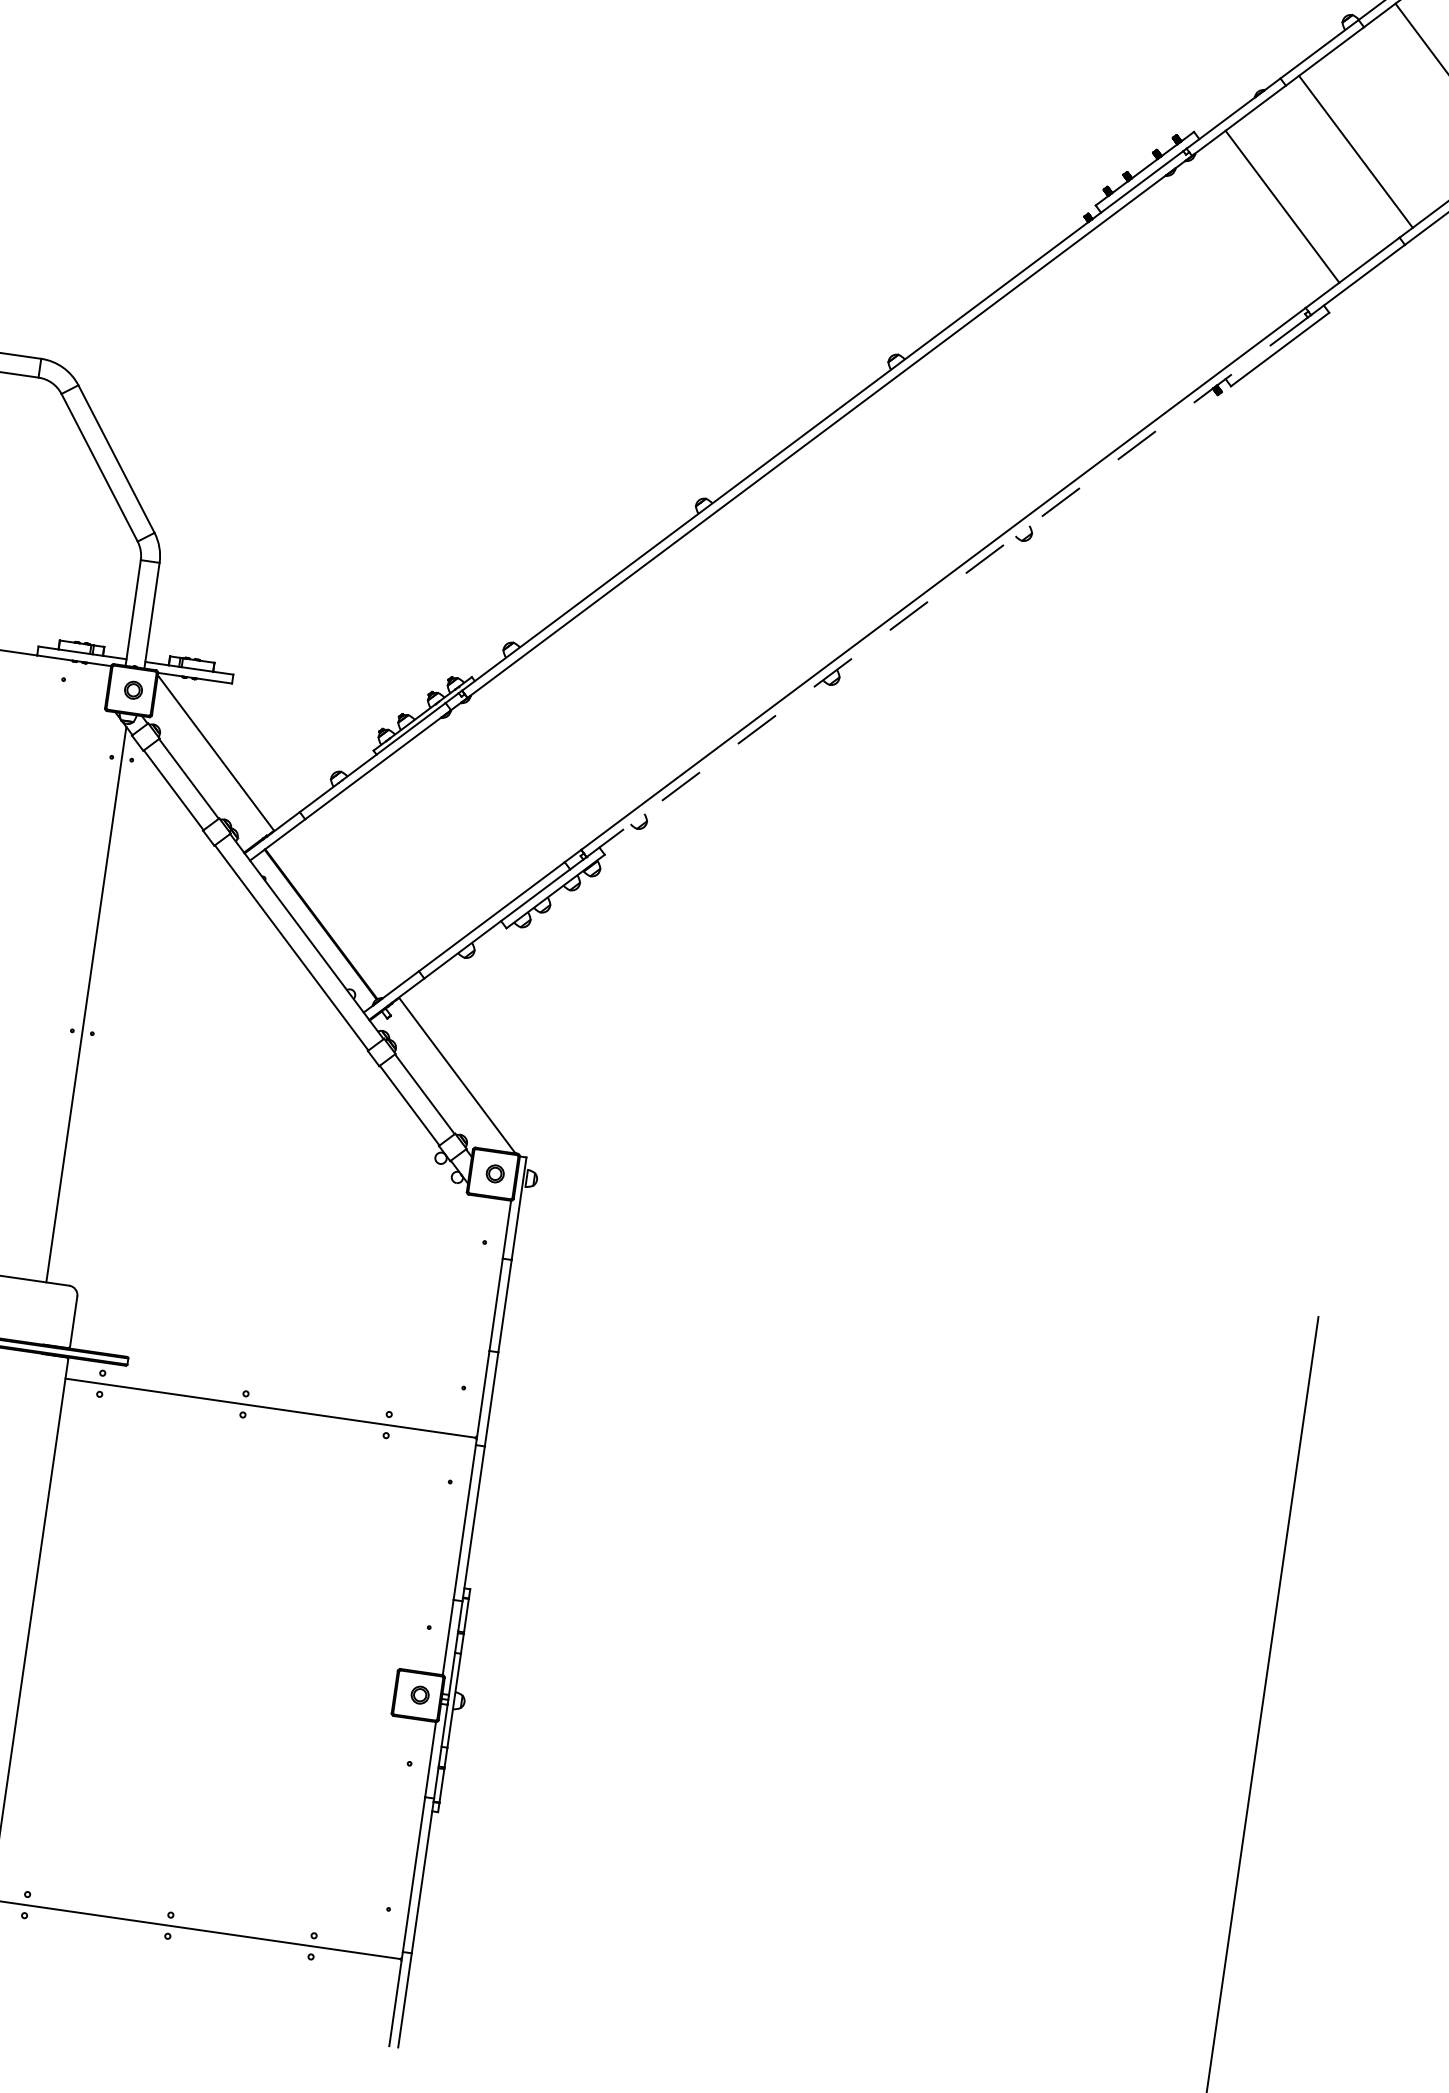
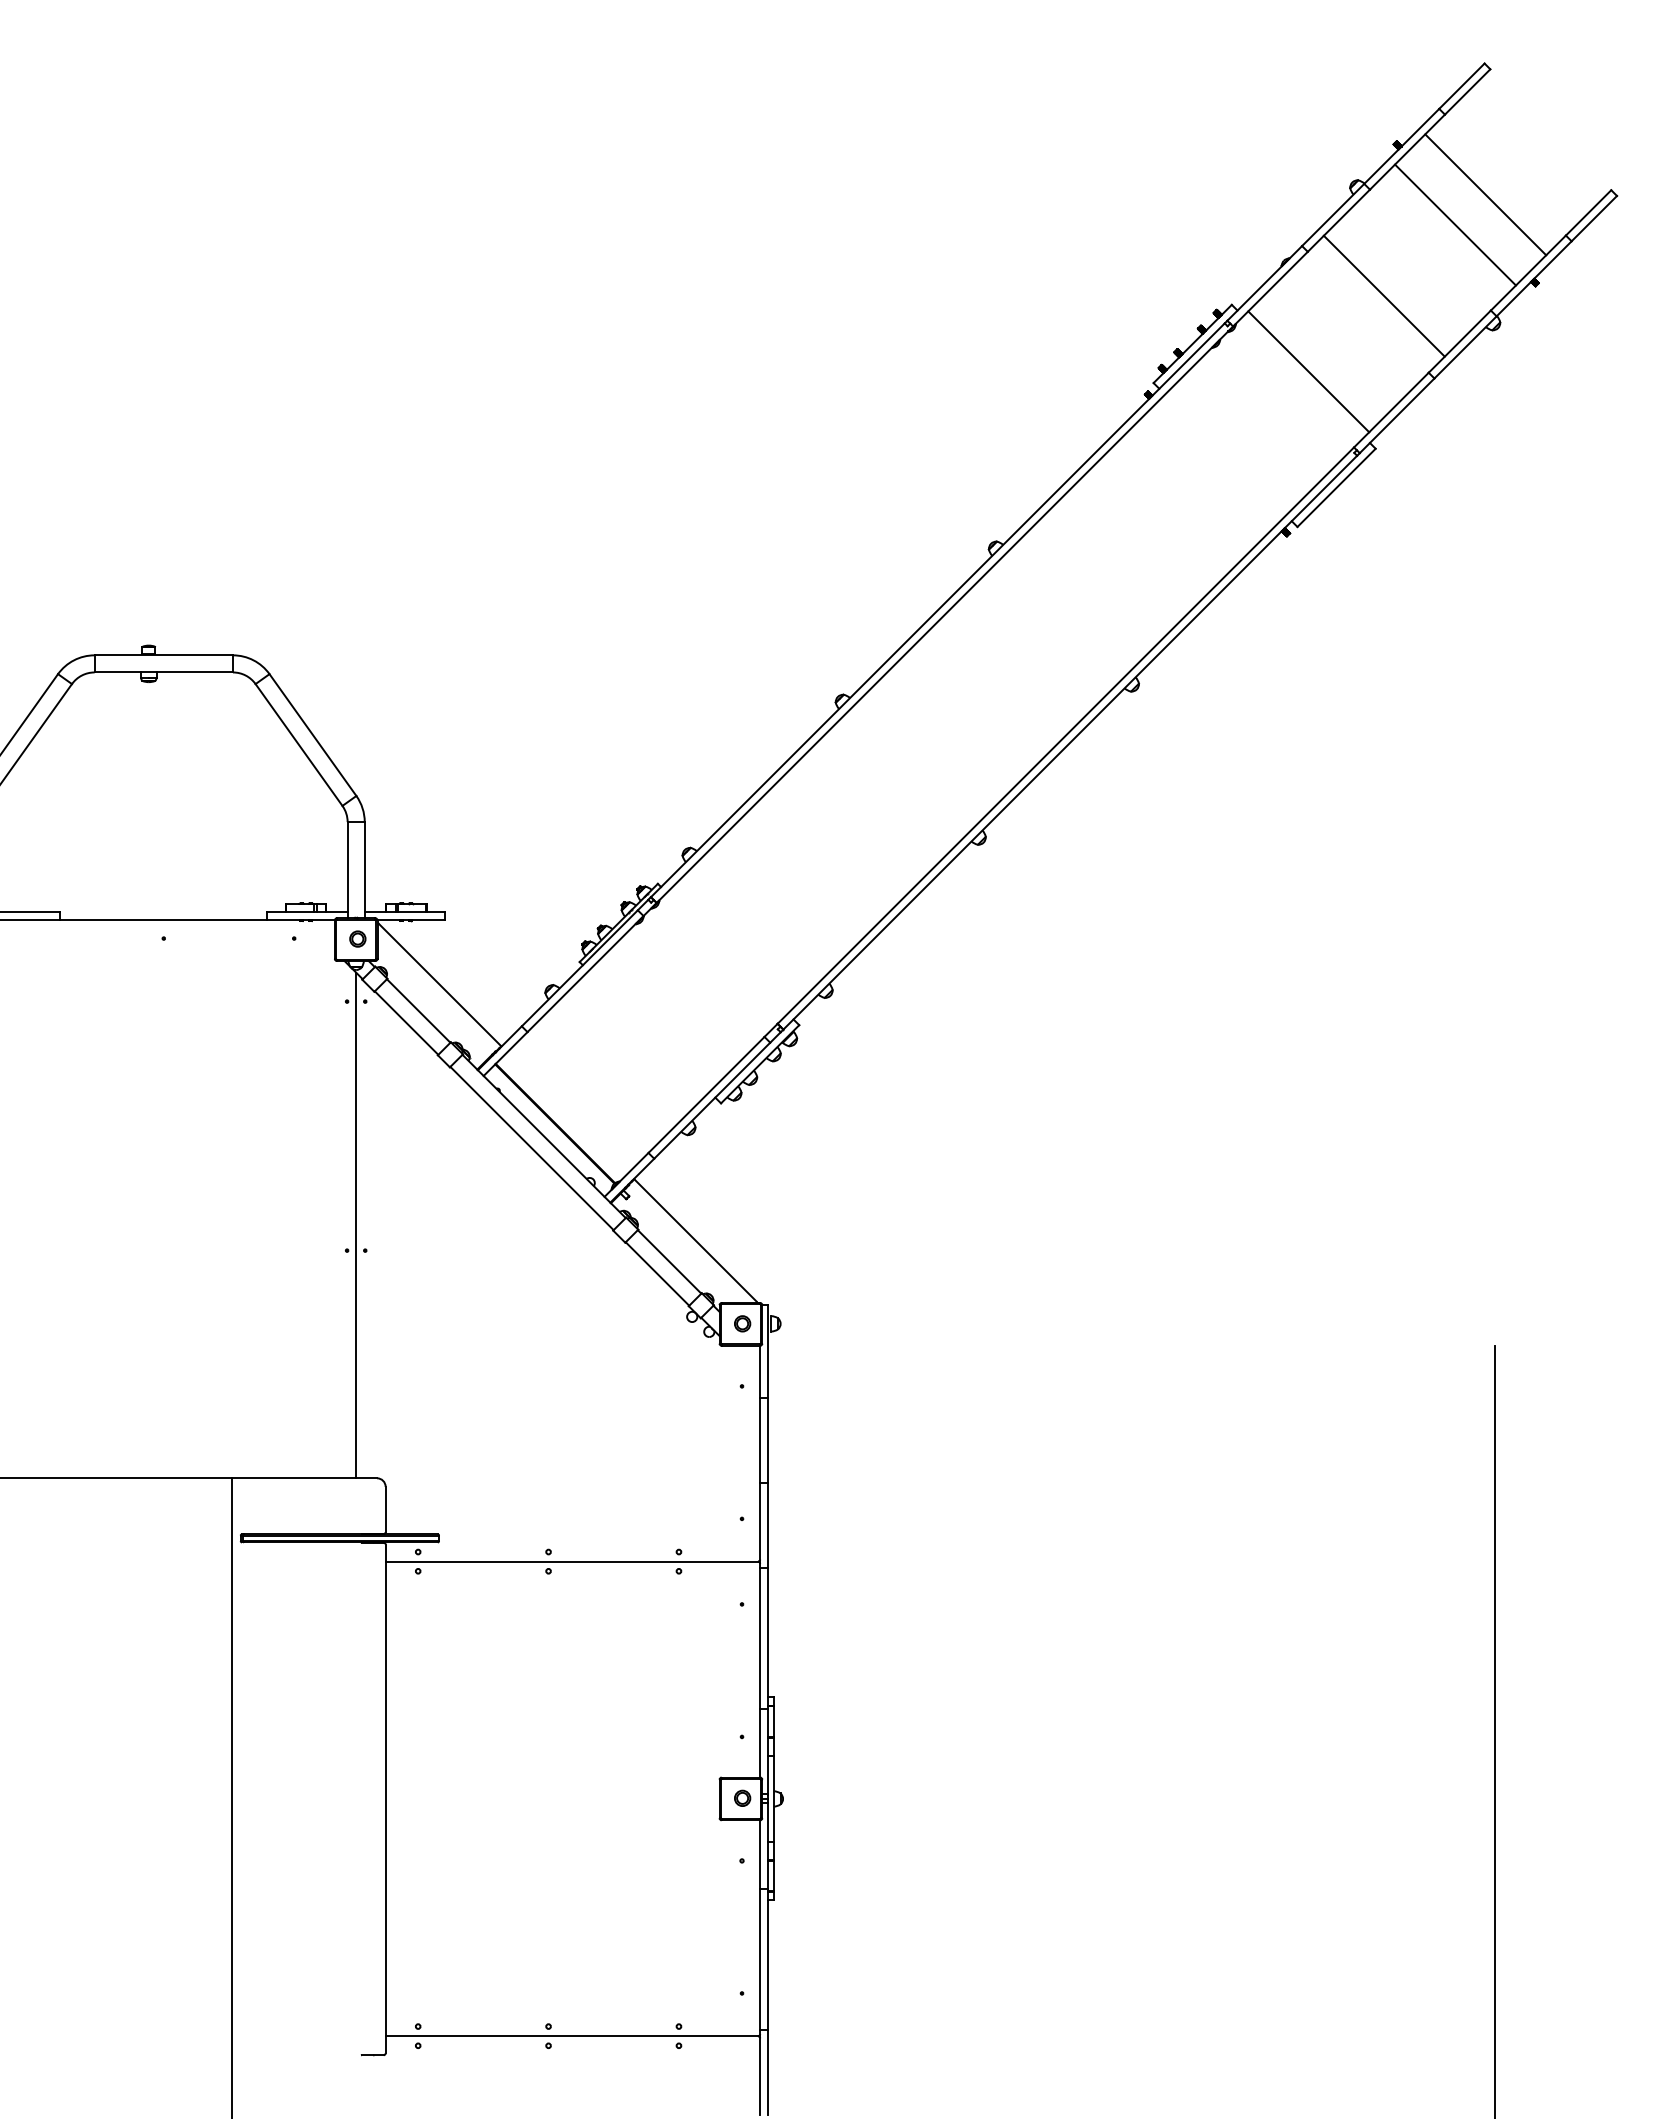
line: (1355, 151) -> (1308, 371), moved
line: (1281, 205) -> (1383, 295), moved
line: (947, 587) -> (1070, 742), dashed -> solid

